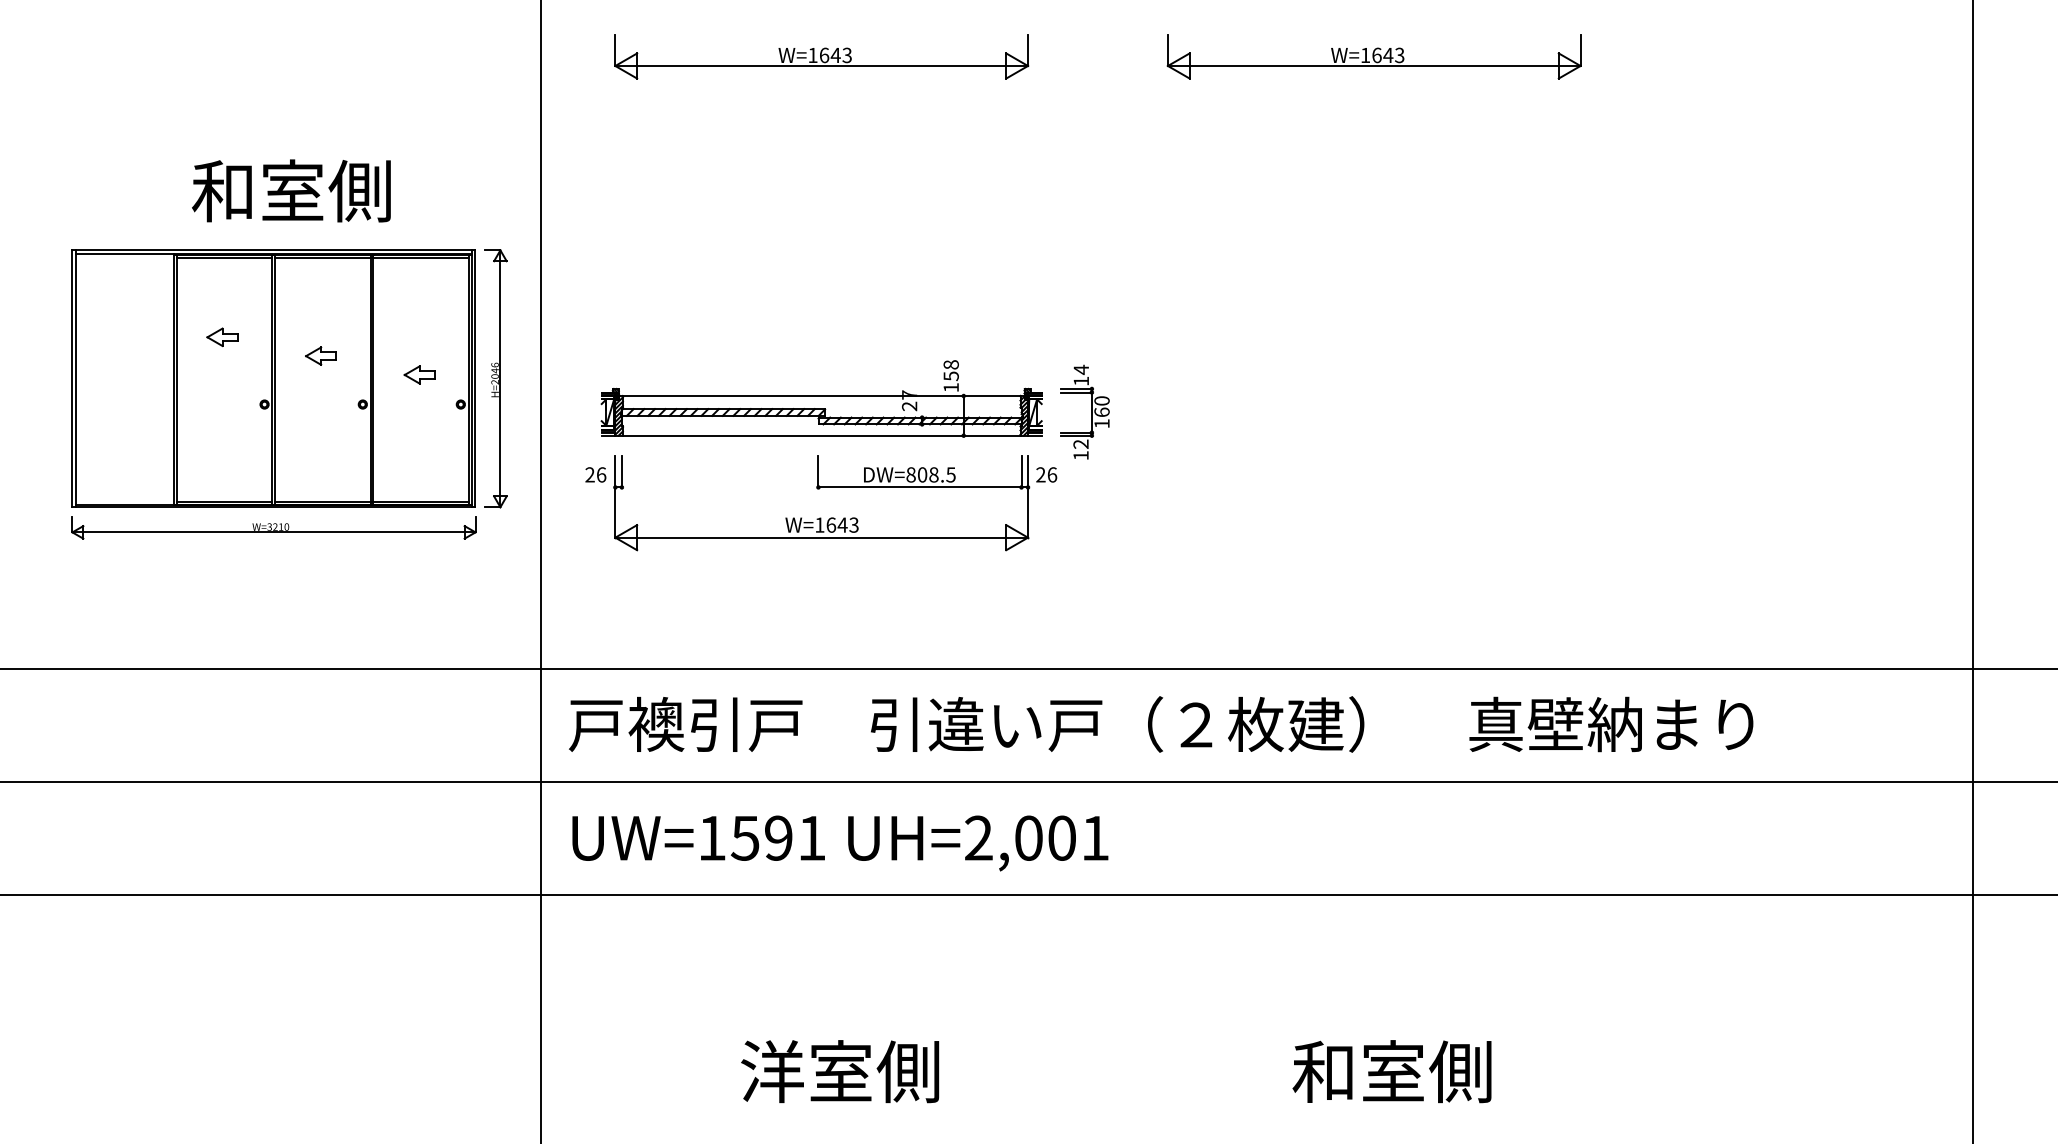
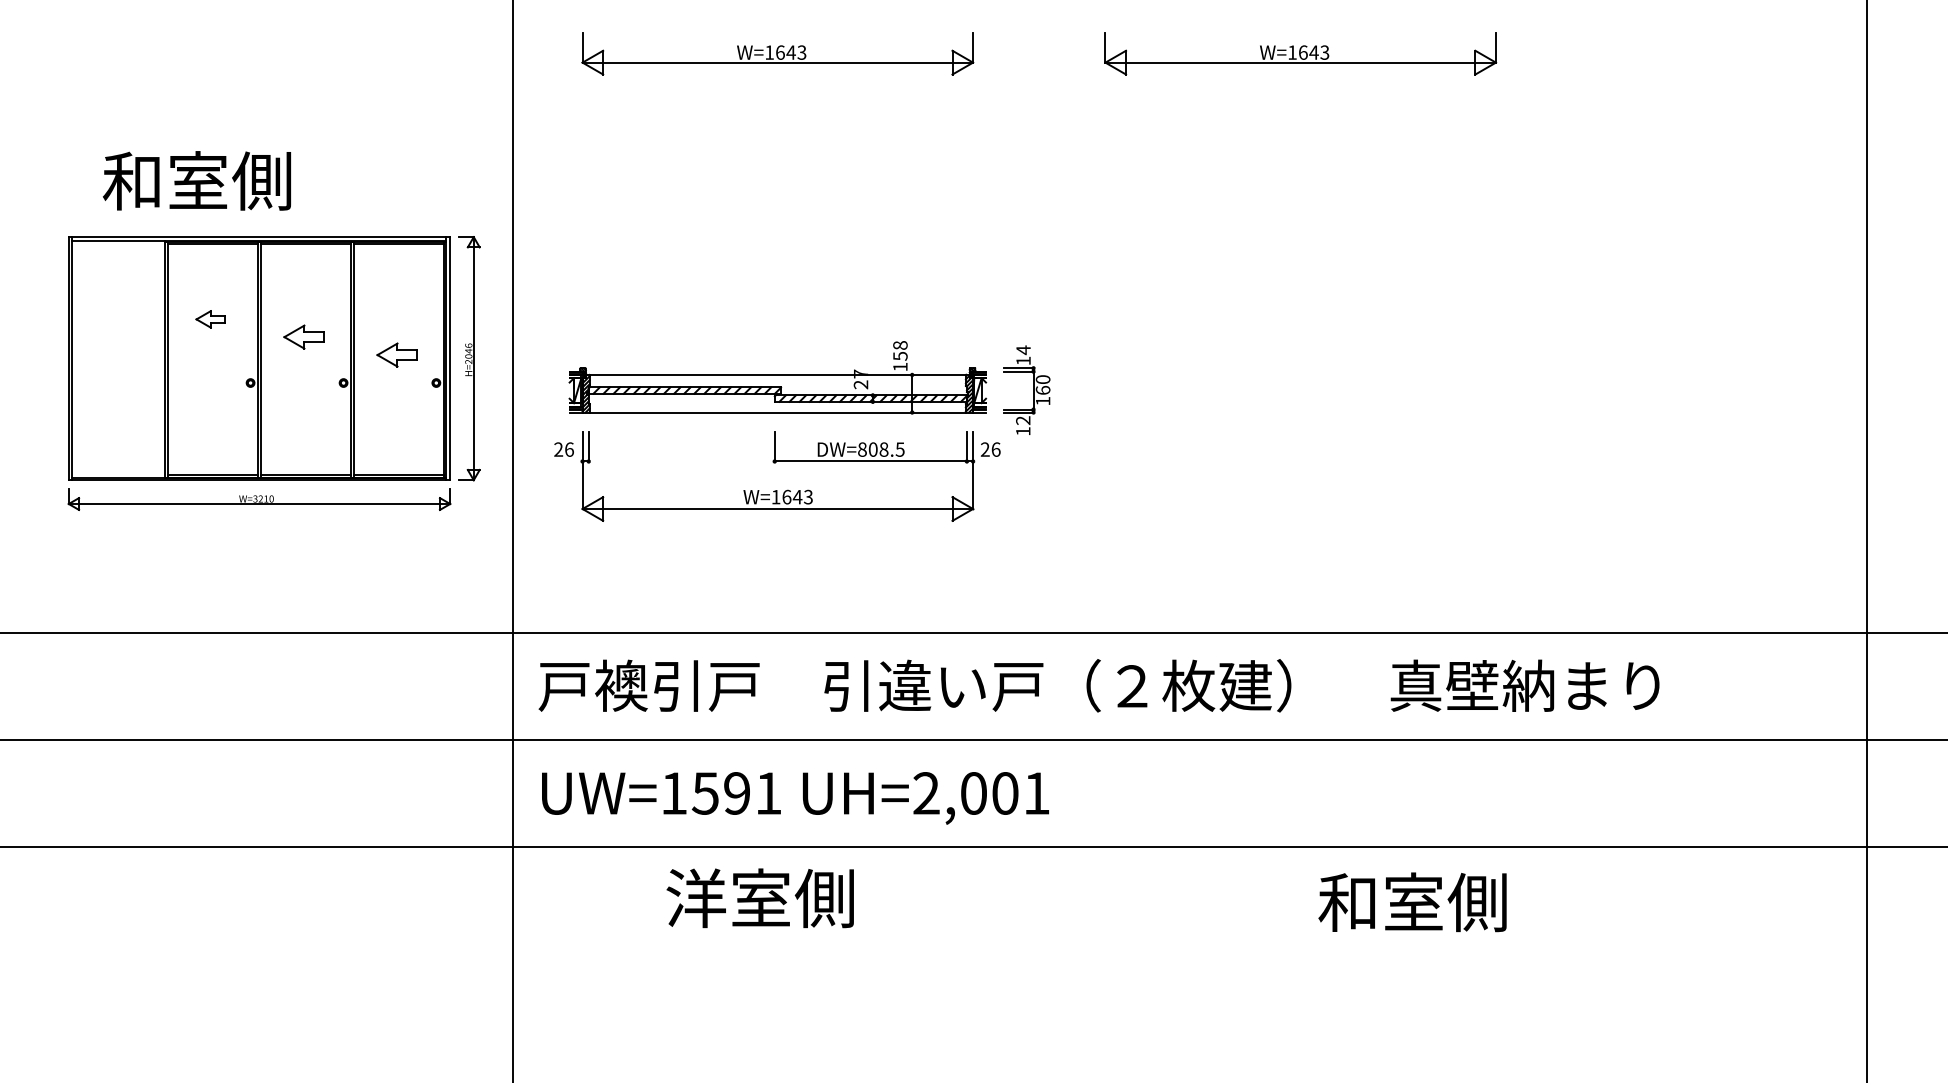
text: (290, 190) -> (196, 180), moved
part: (320, 356) -> (303, 337), size x1.4
part: (419, 374) -> (397, 354), size x1.4
text: (839, 1071) -> (759, 898), moved
text: (1391, 1071) -> (1412, 902), moved

